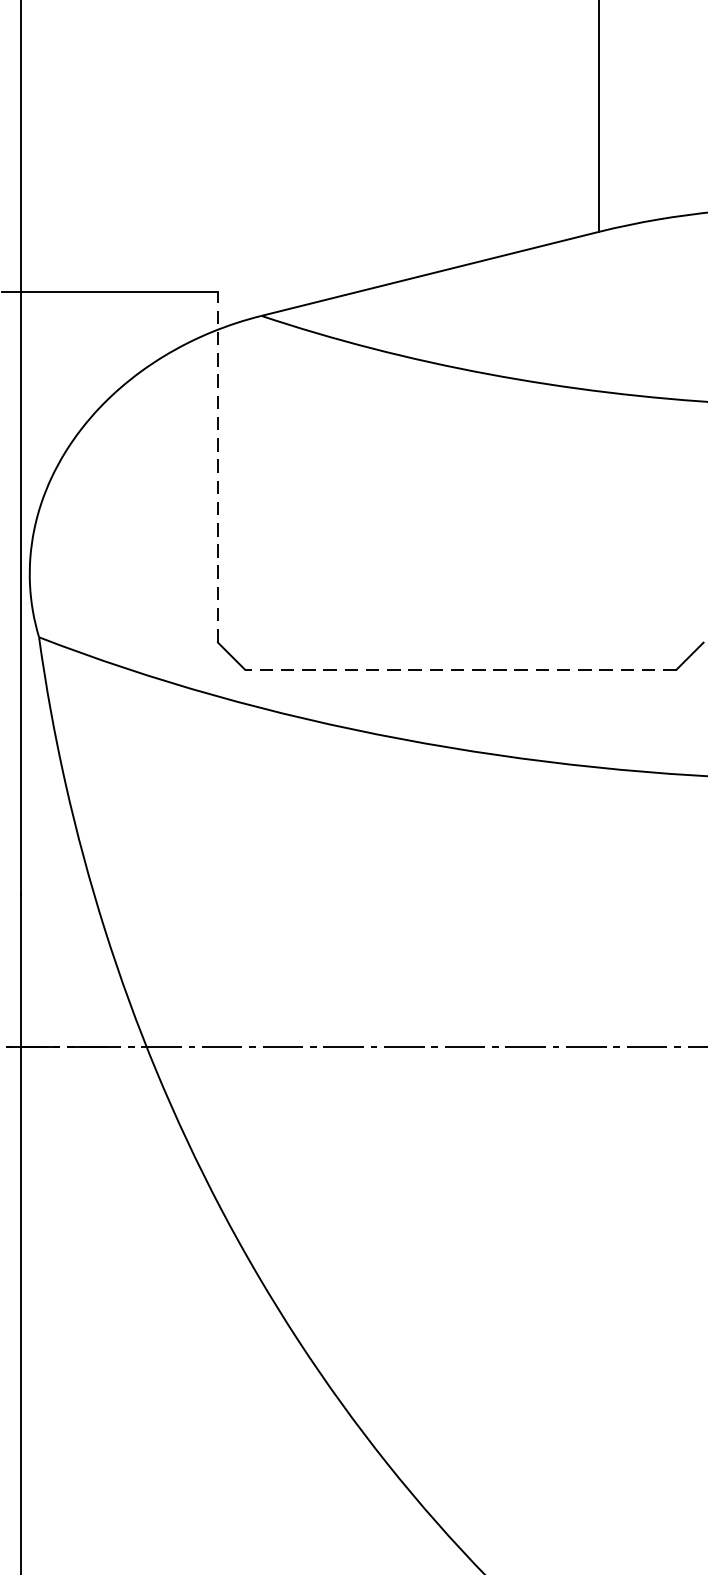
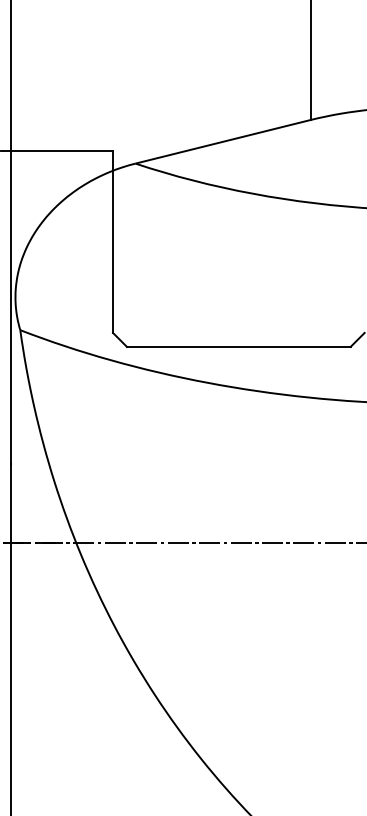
line: (218, 468) -> (113, 242), dashed -> solid
line: (460, 668) -> (238, 346), dashed -> solid

